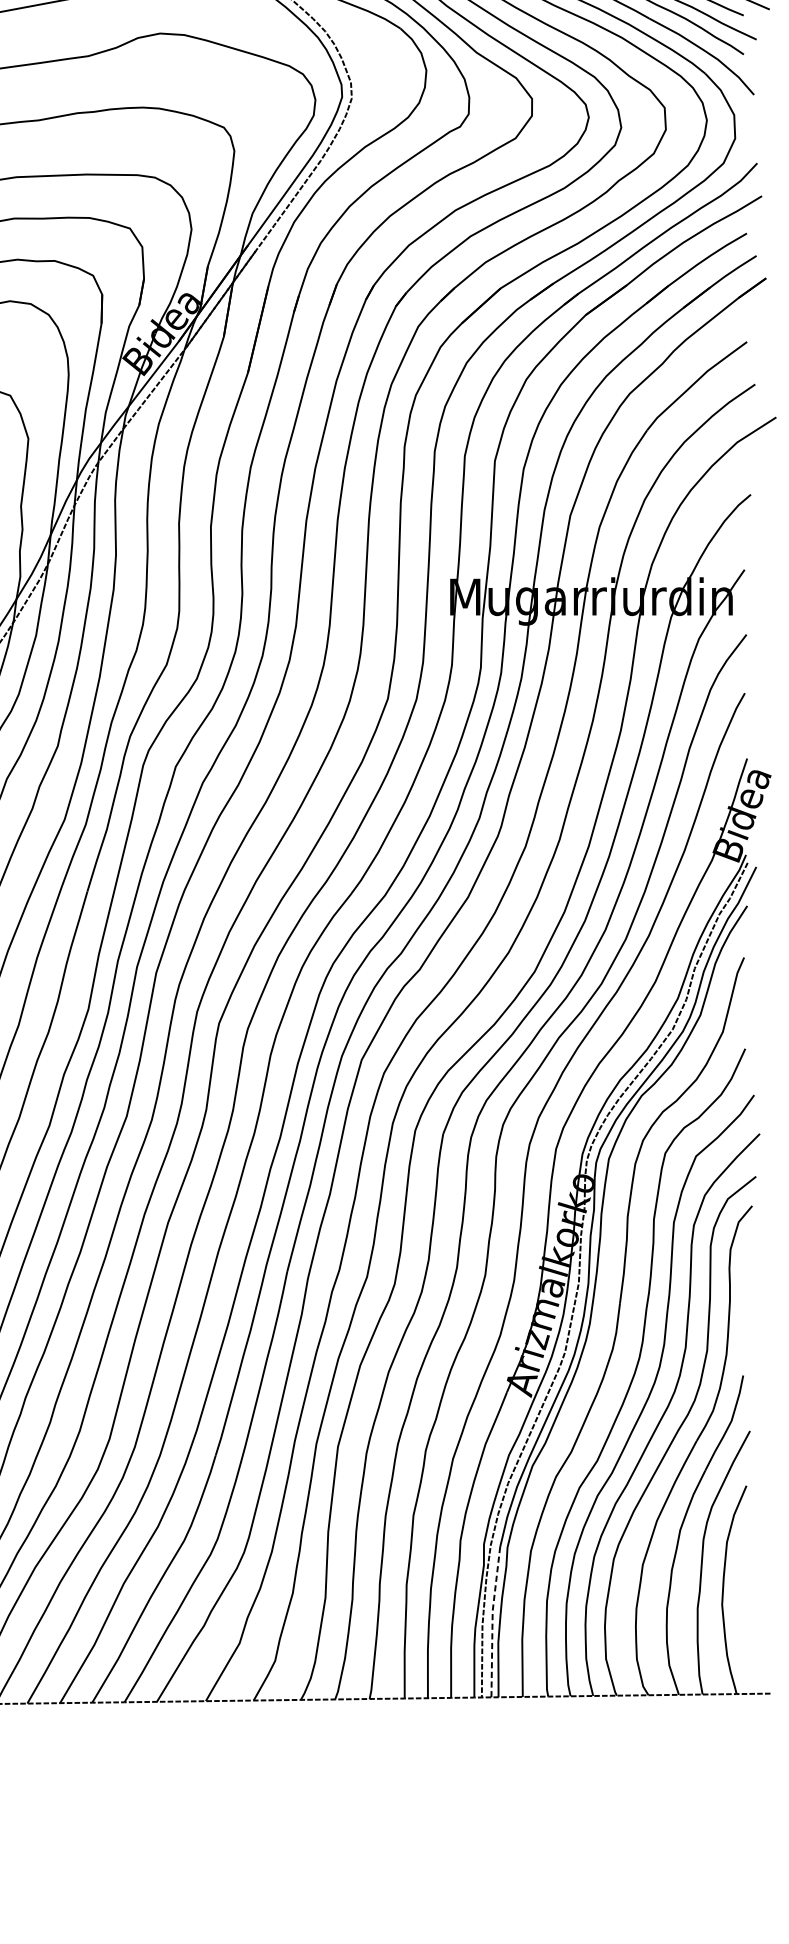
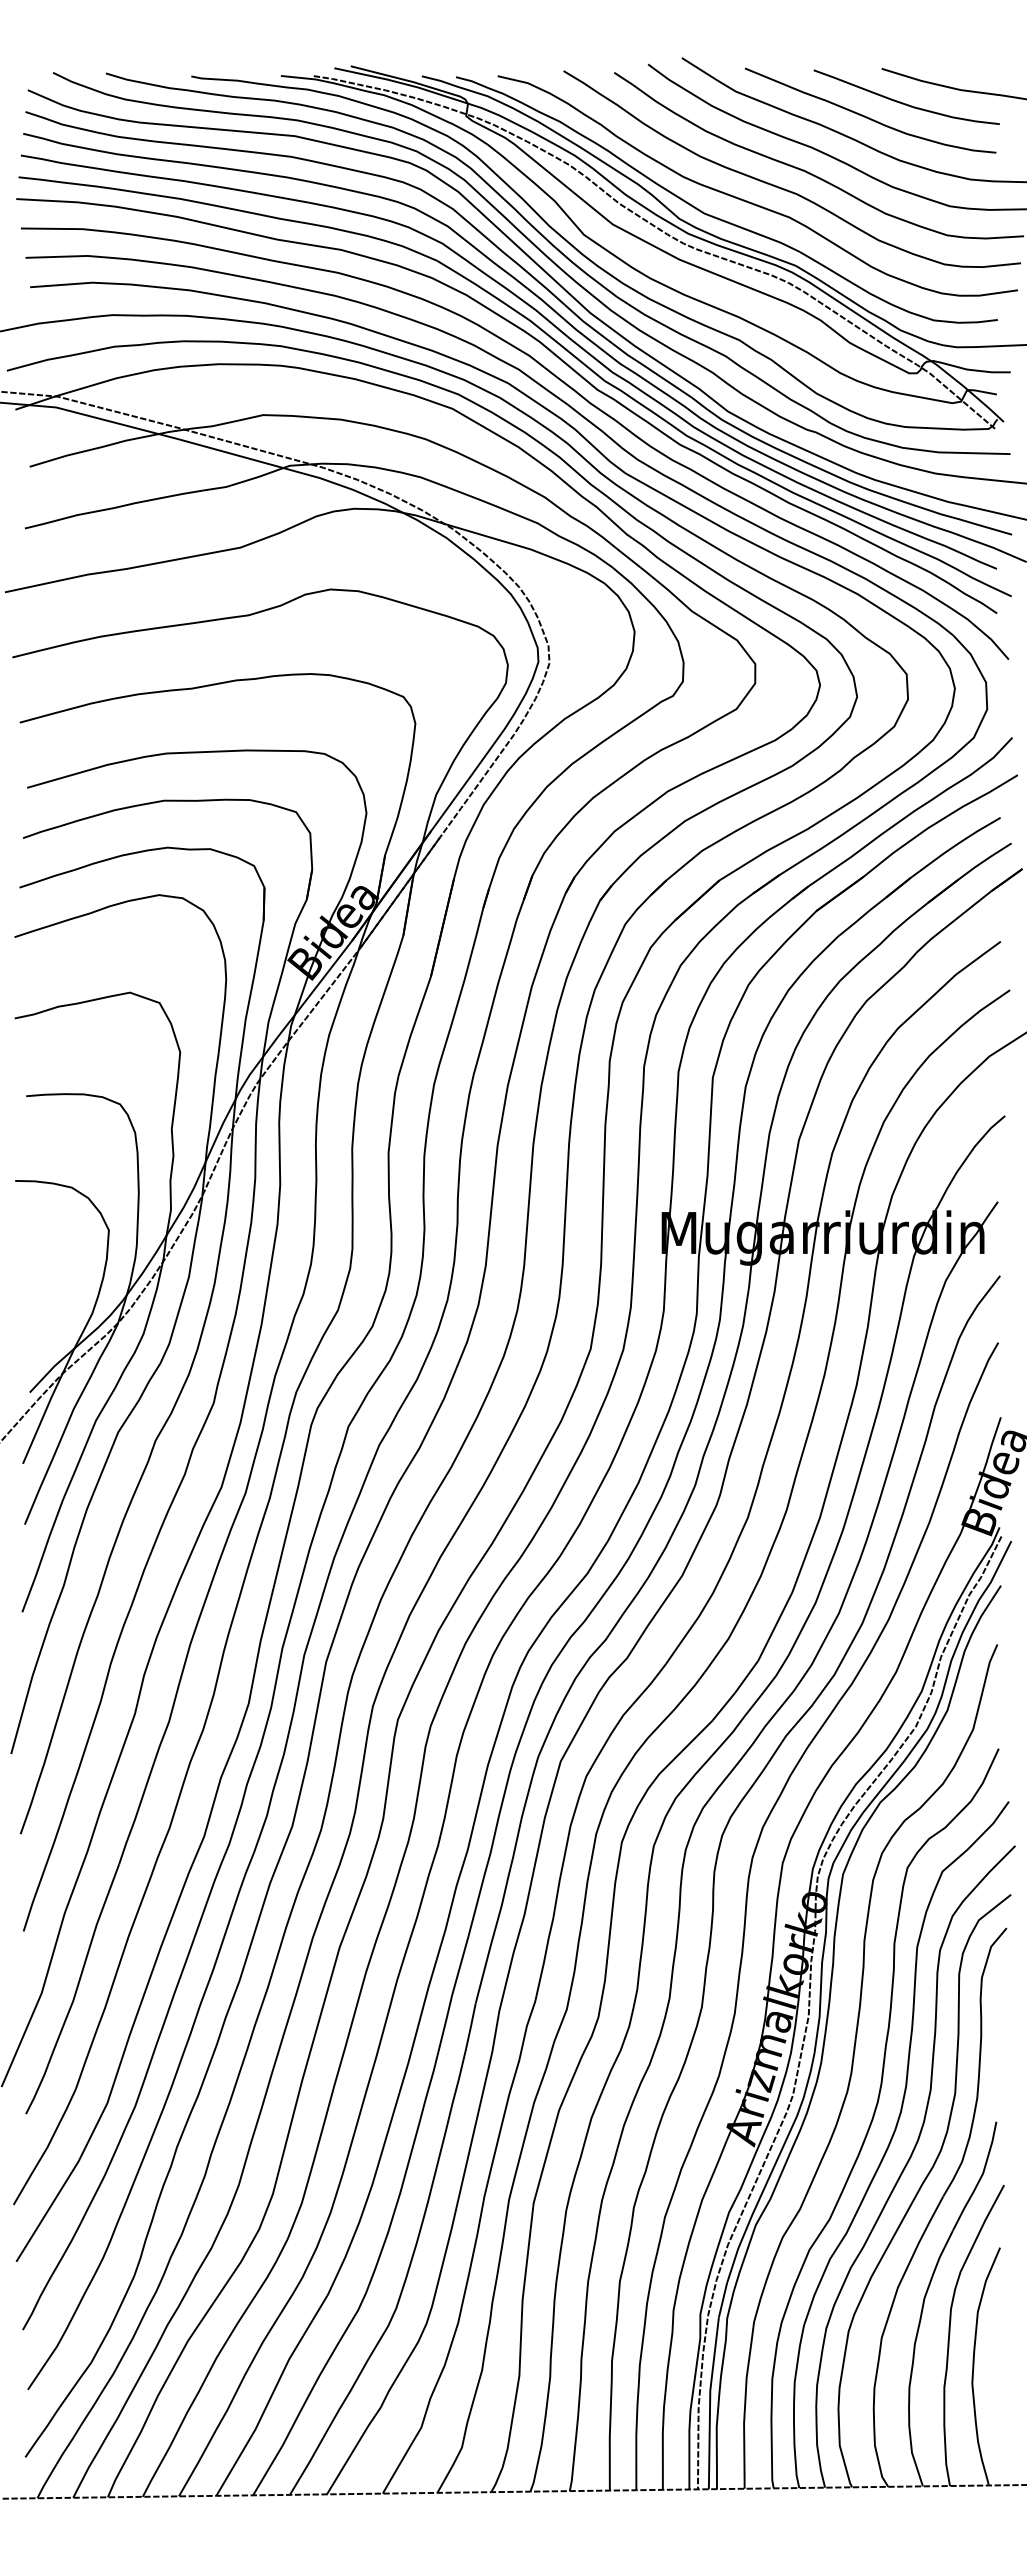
line: (492, 1621) -> (710, 2402), dashed -> solid

